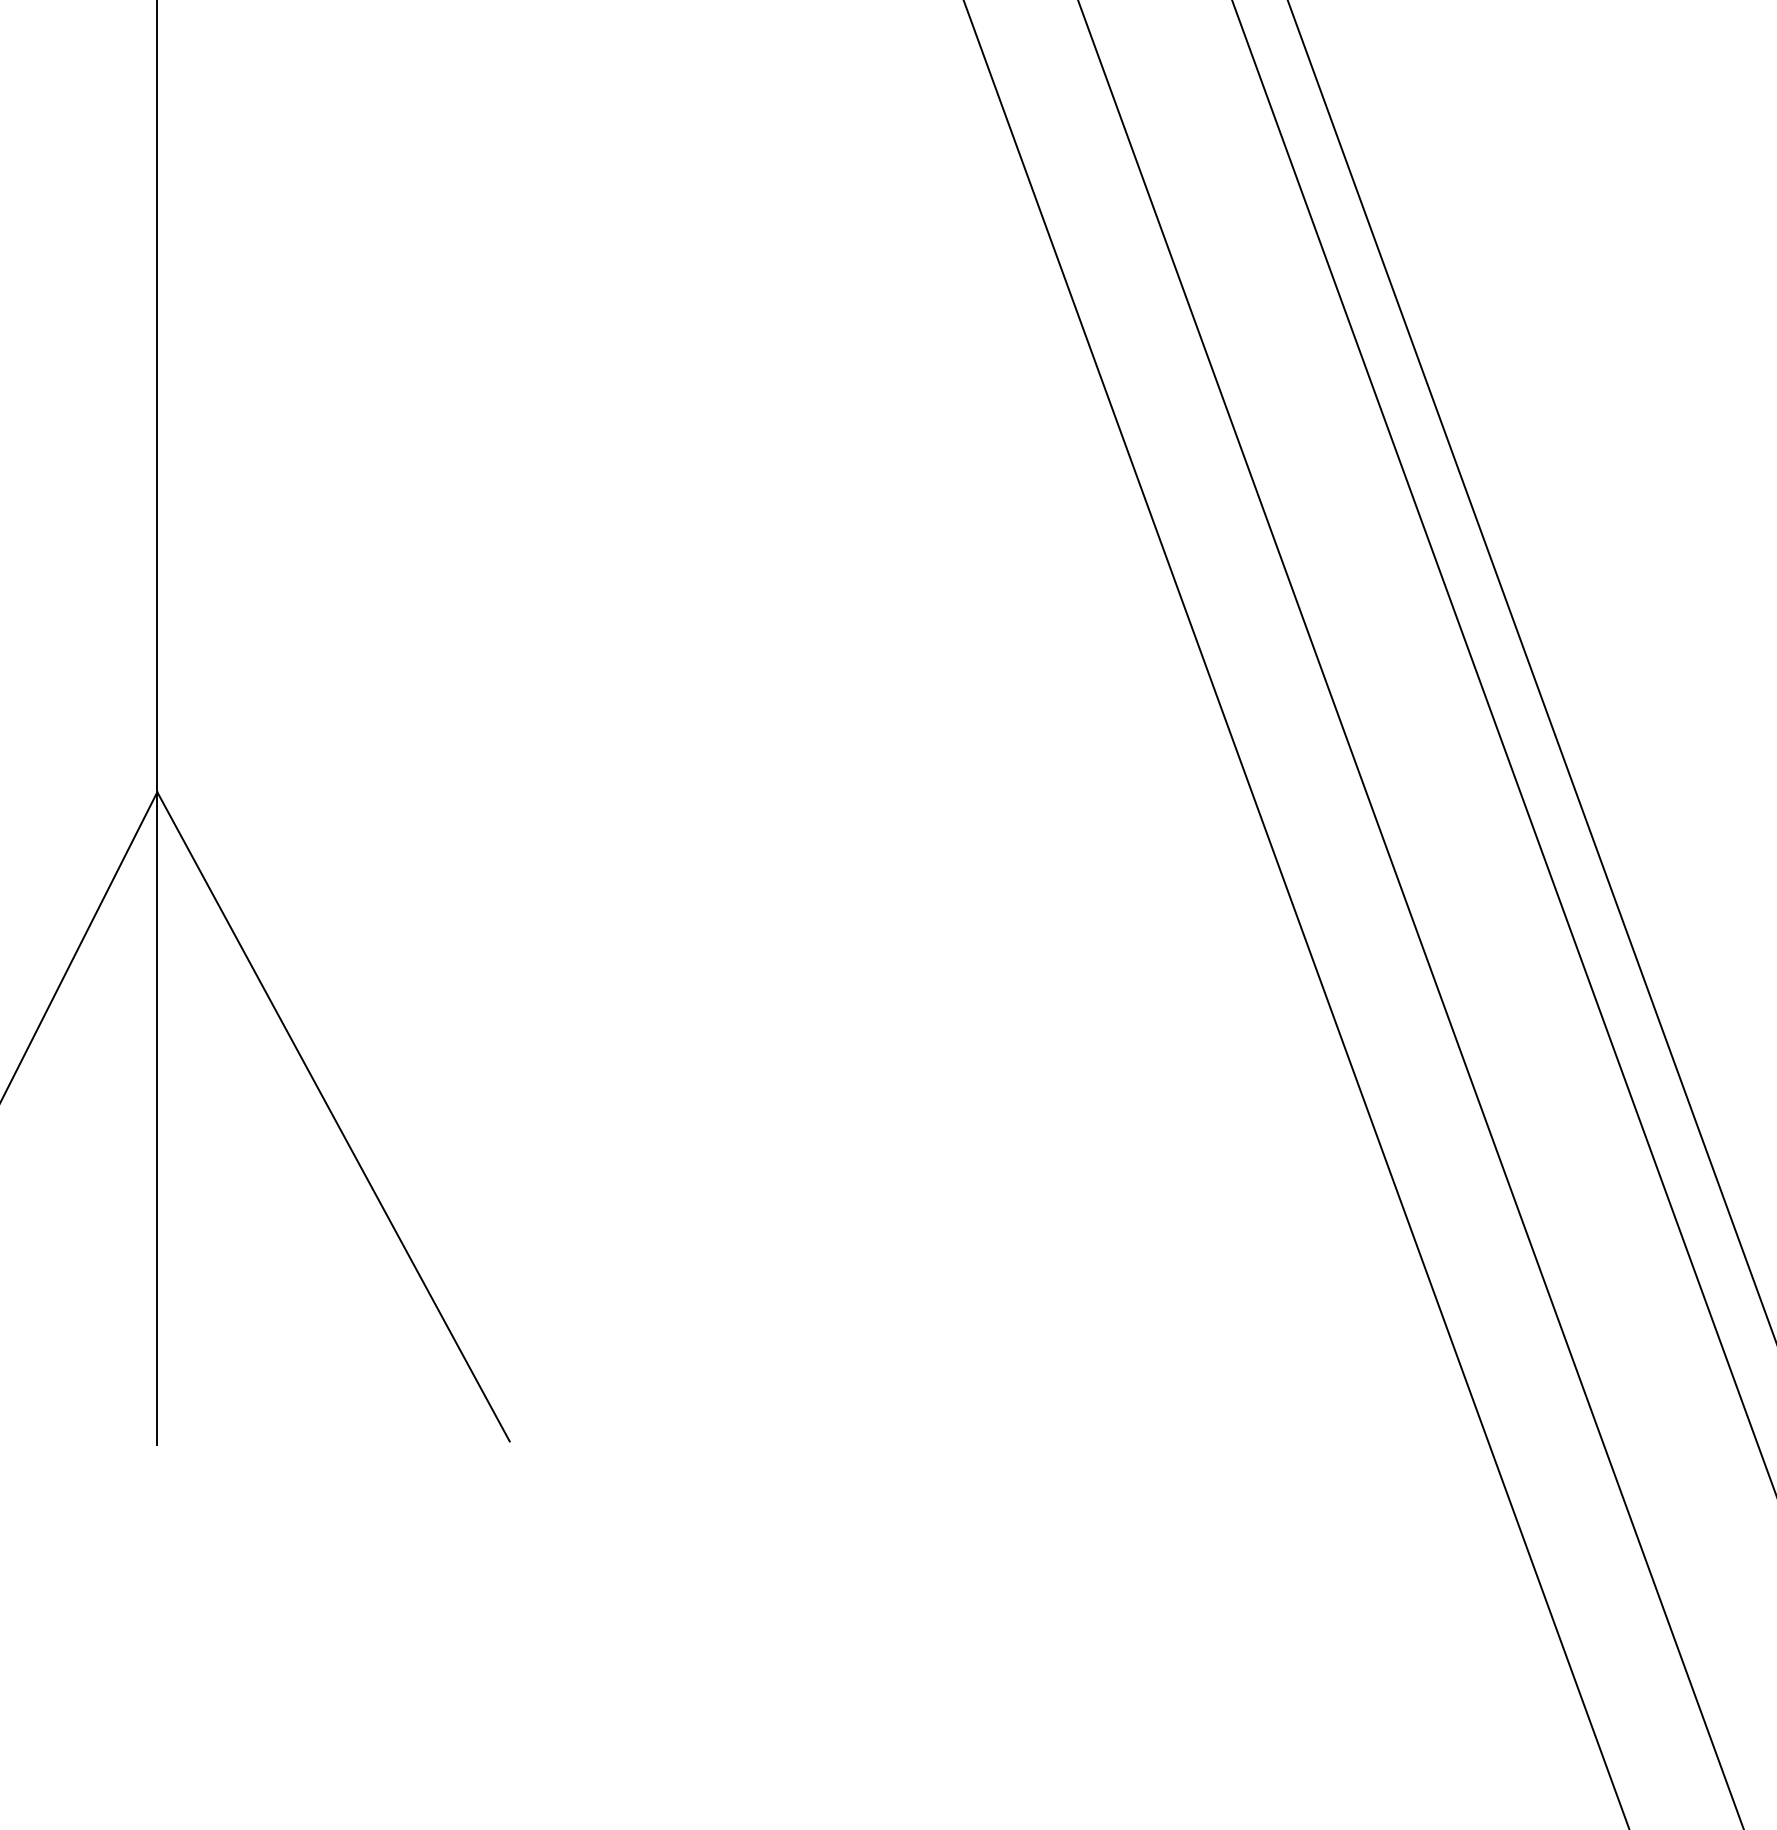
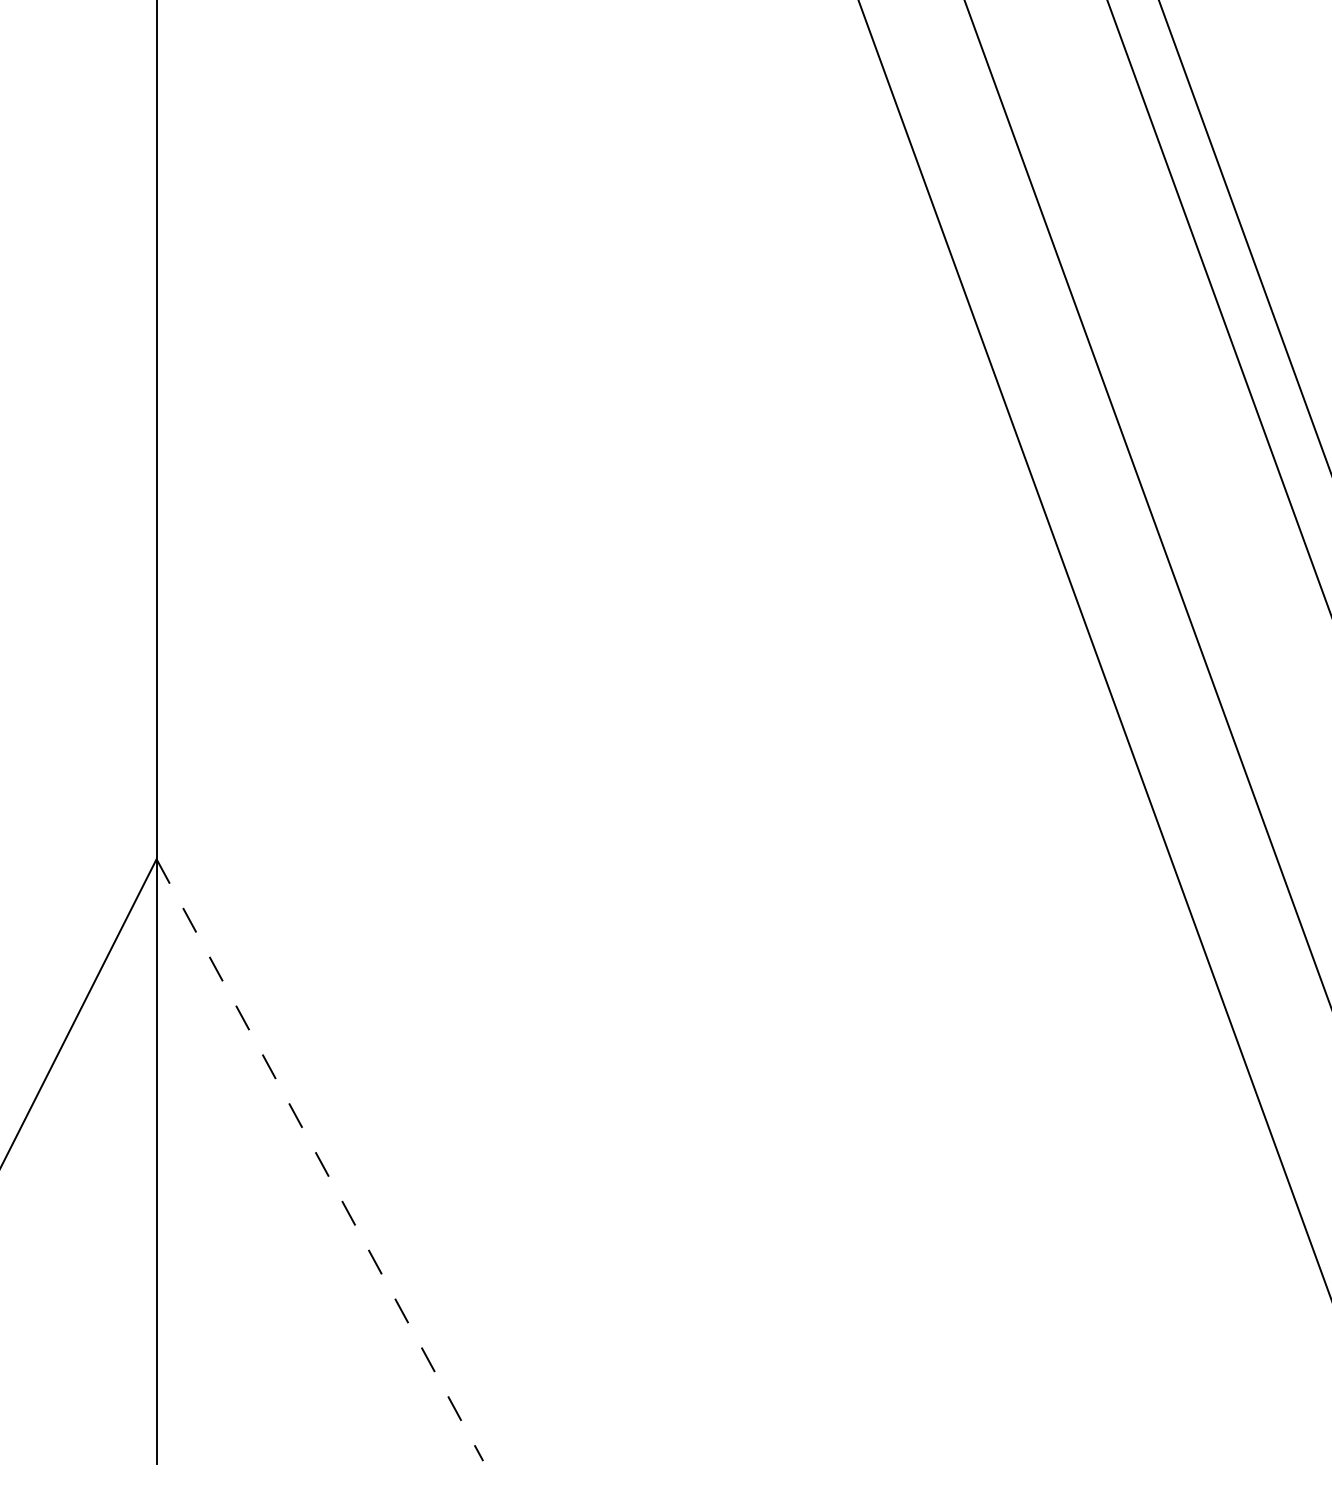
line: (333, 1117) -> (319, 1160), solid -> dashed

